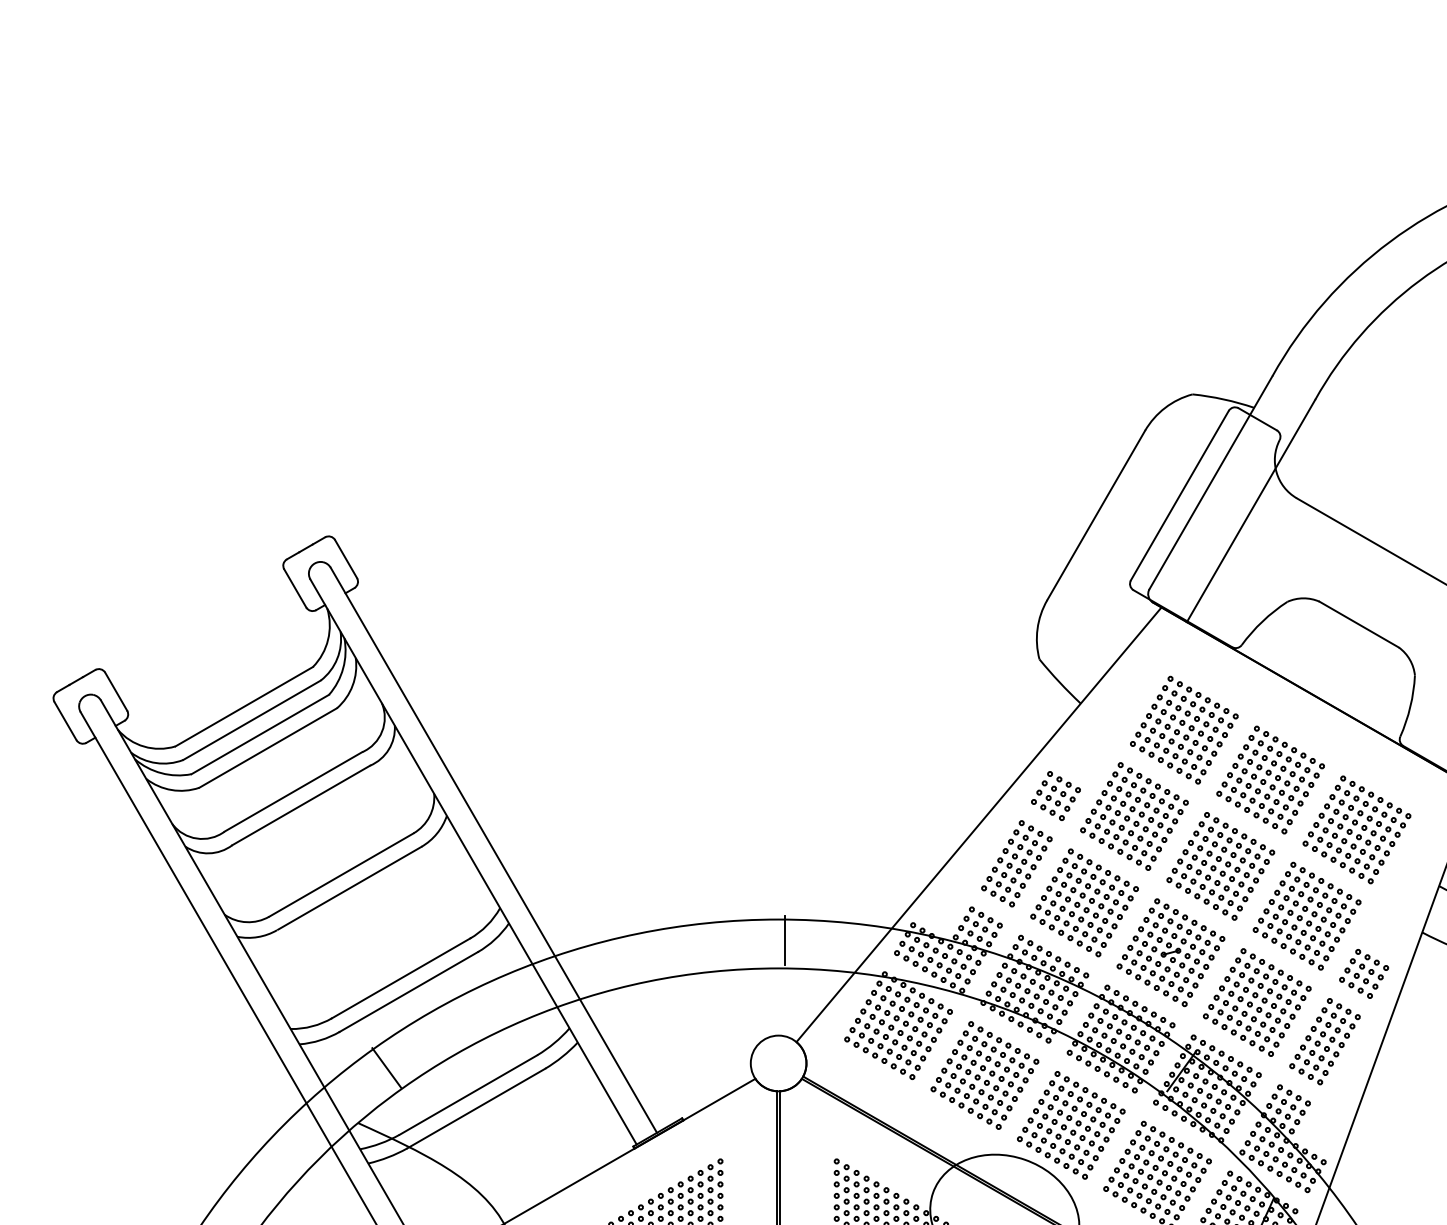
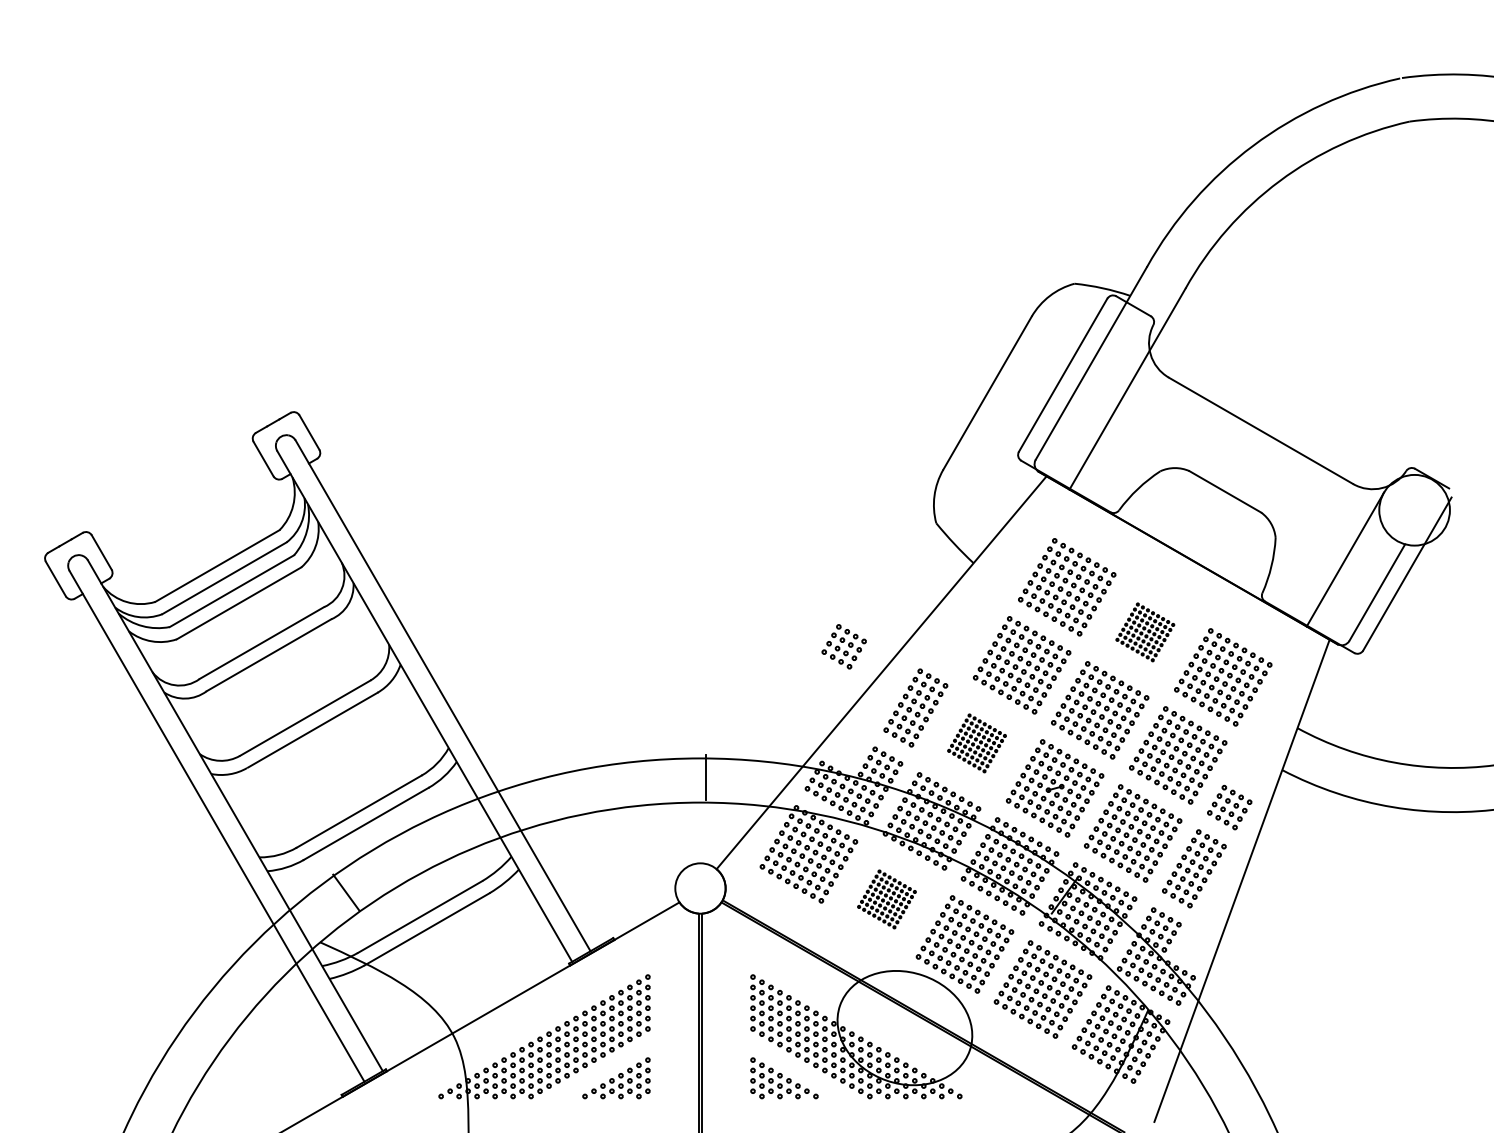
part: (1270, 780) -> (1145, 632), size x0.6
part: (1055, 795) -> (843, 646), moved
part: (1083, 903) -> (976, 743), size x0.6
part: (984, 1075) -> (886, 899), size x0.6

